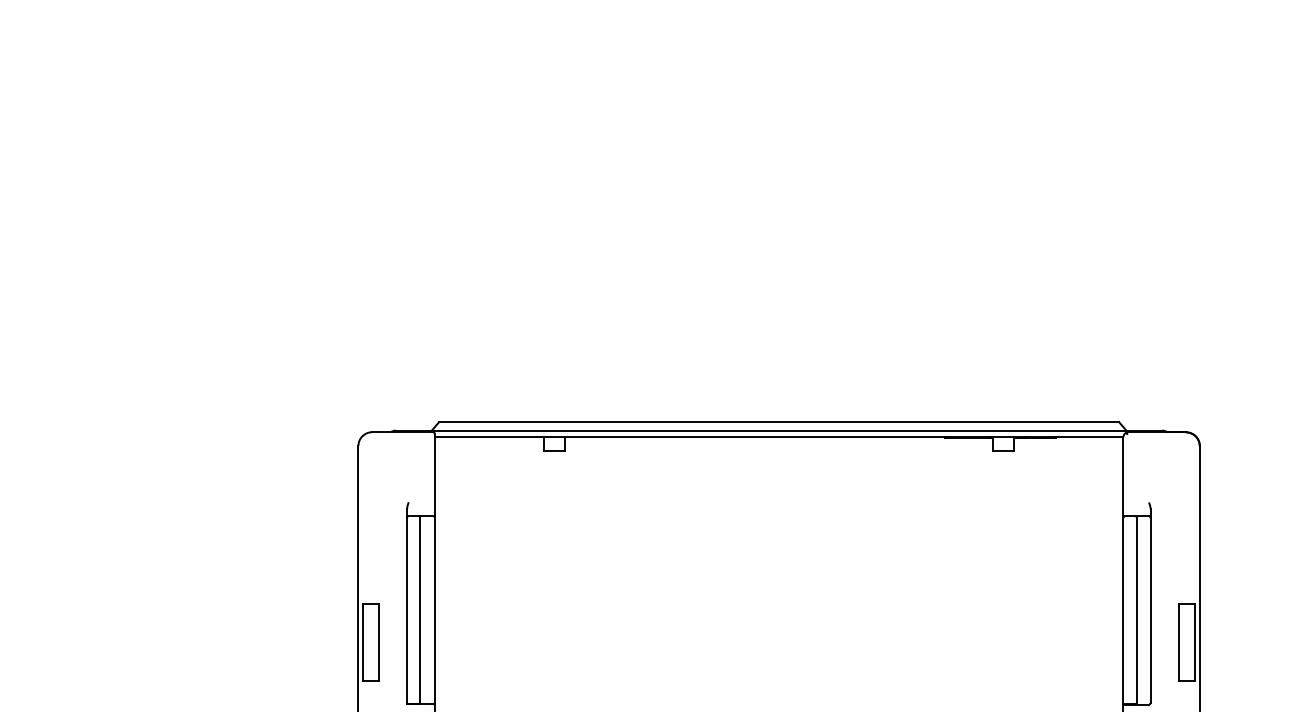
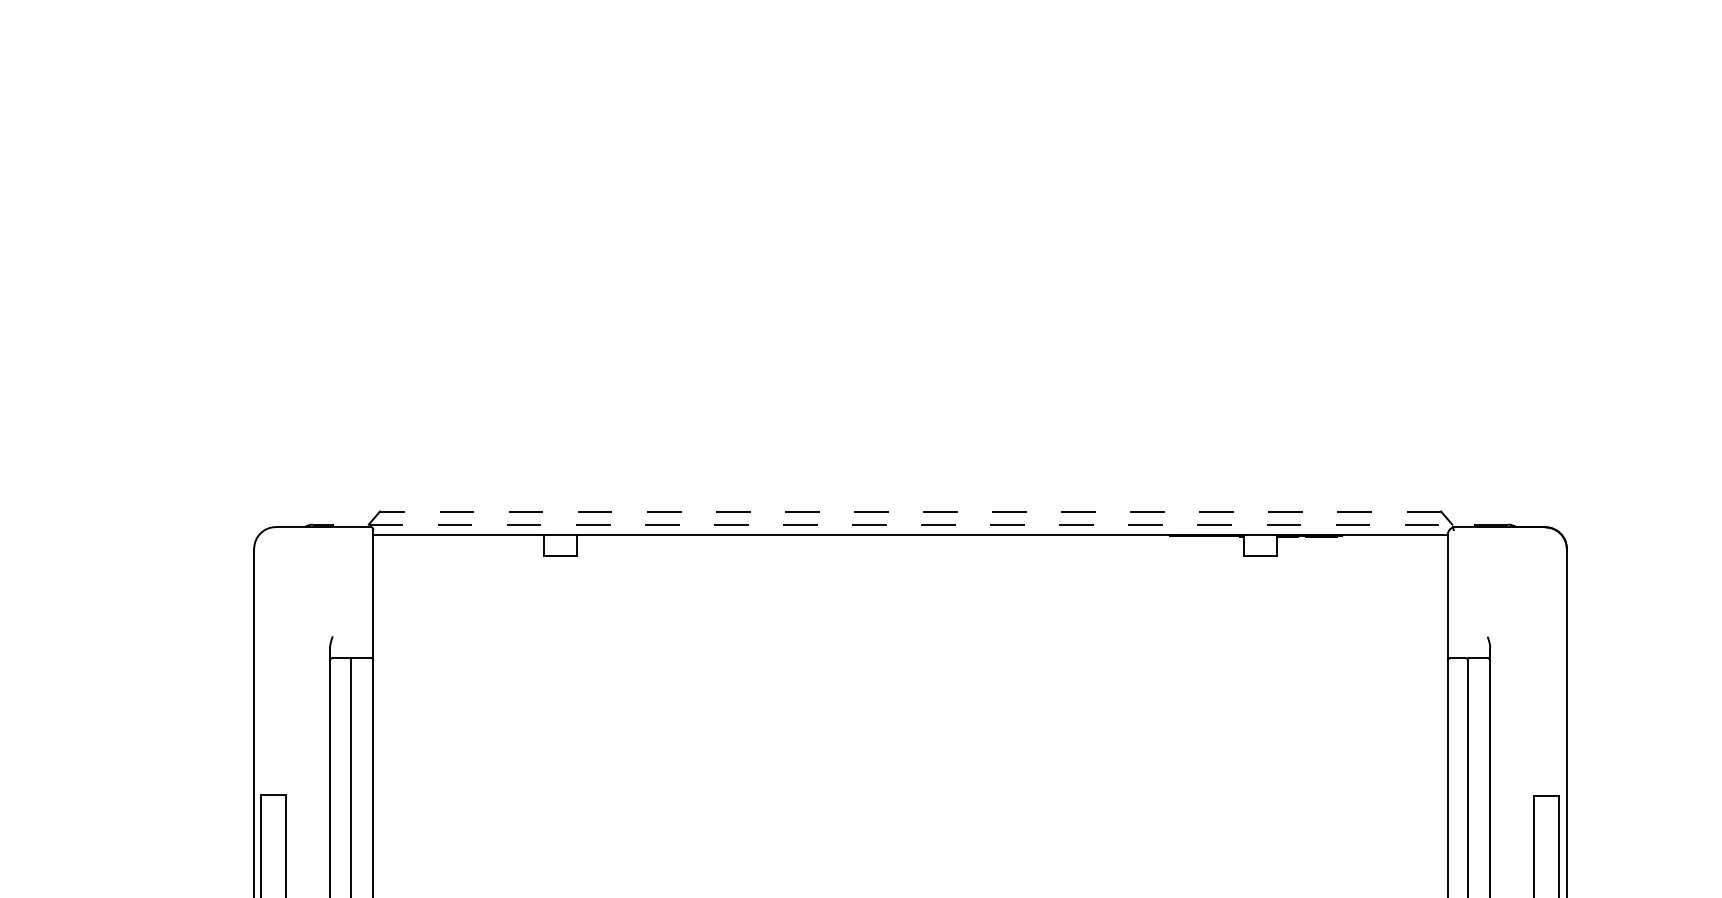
line: (778, 422) -> (909, 511), solid -> dashed
line: (778, 430) -> (909, 524), solid -> dashed

